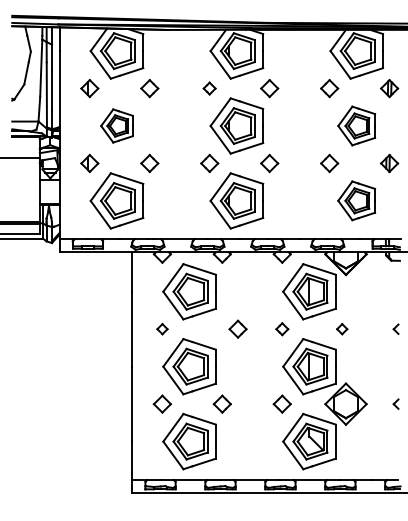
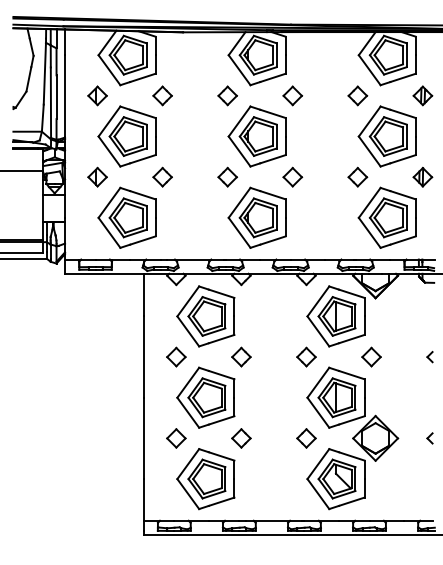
part: (209, 88) -> (227, 95), size x1.43
part: (116, 125) -> (126, 136), size x1.67
part: (356, 125) -> (386, 136), size x1.43
part: (356, 200) -> (386, 217), size x1.43
part: (162, 328) -> (176, 356), size x1.67
part: (238, 328) -> (241, 356), moved
part: (282, 328) -> (306, 356), size x1.43
part: (342, 328) -> (371, 356), size x1.67

